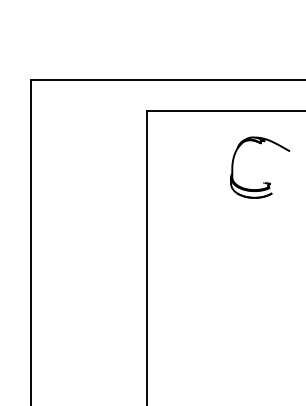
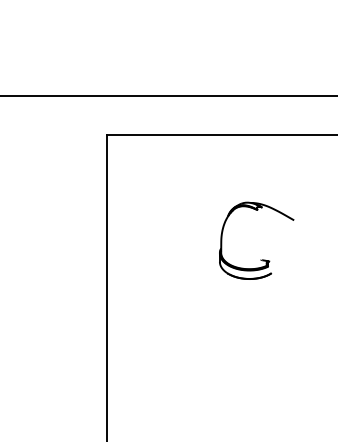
part: (263, 182) -> (260, 259), moved

